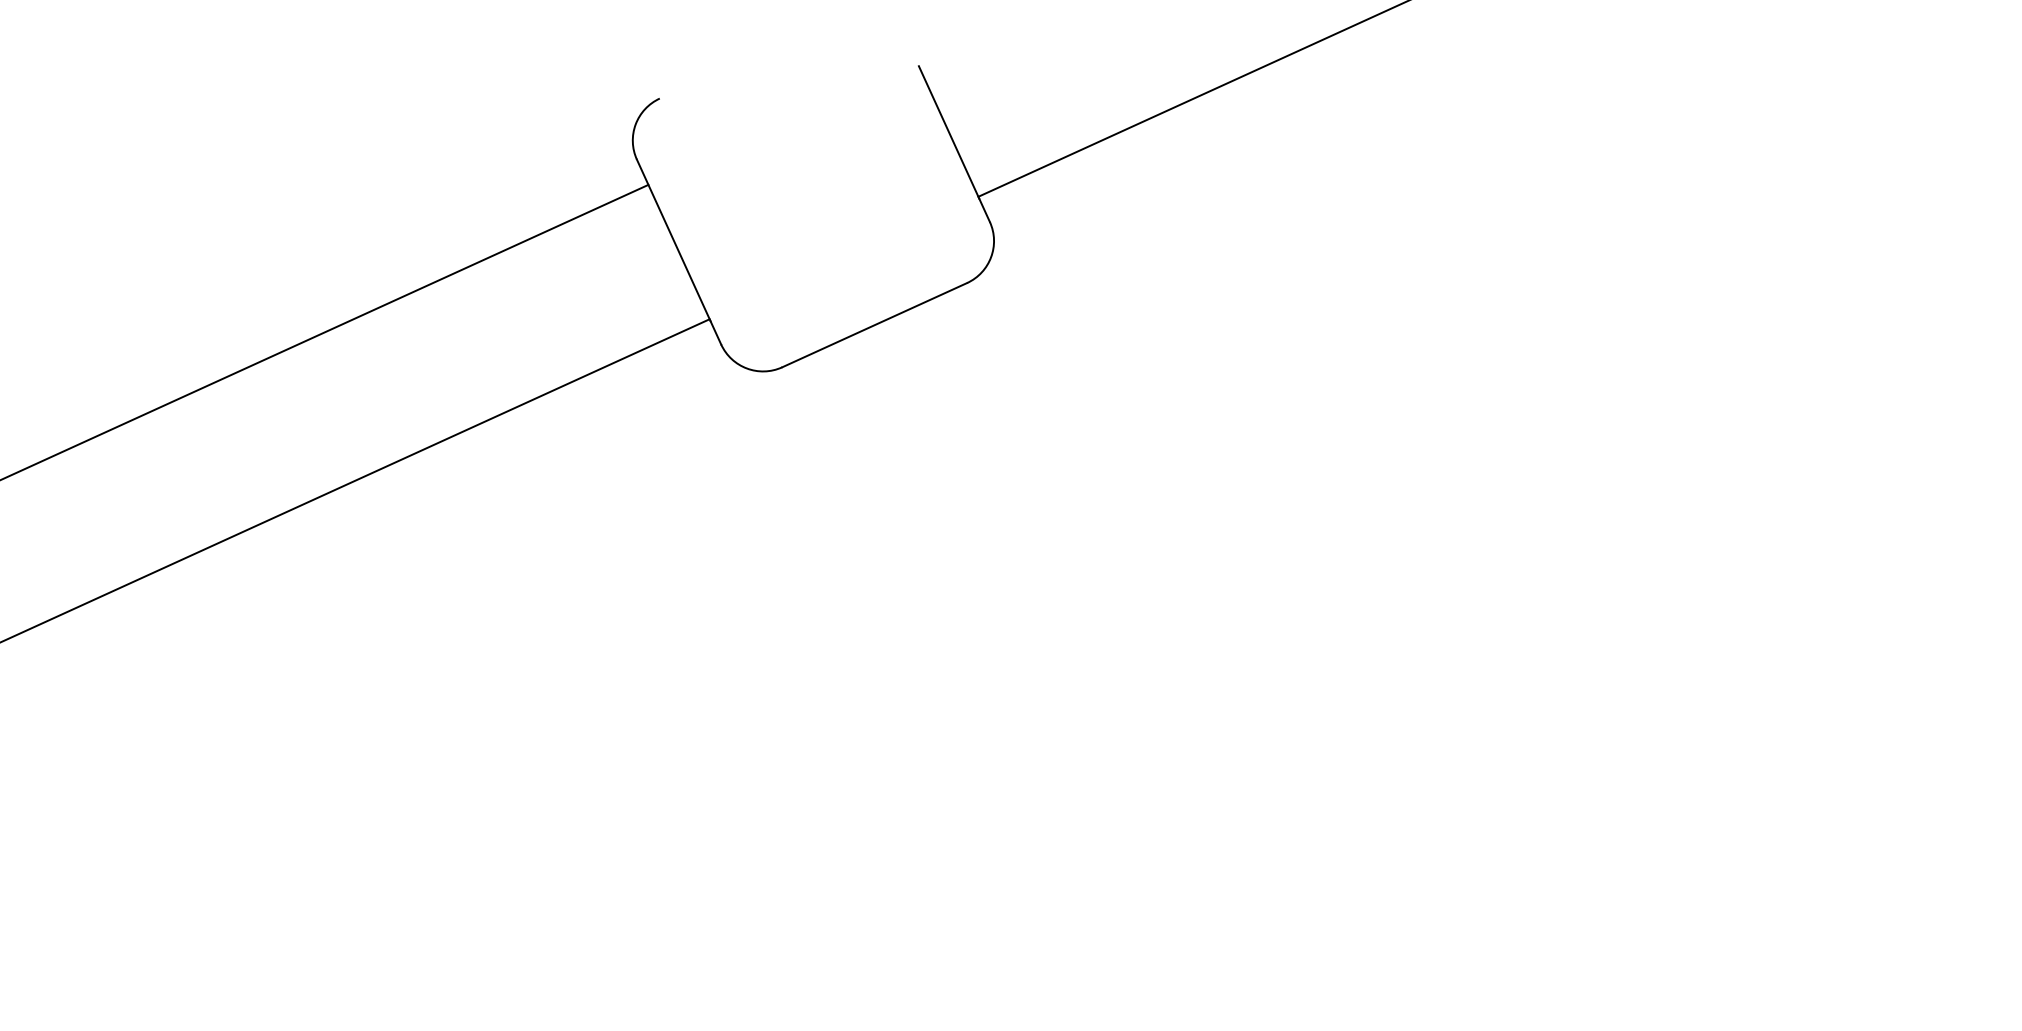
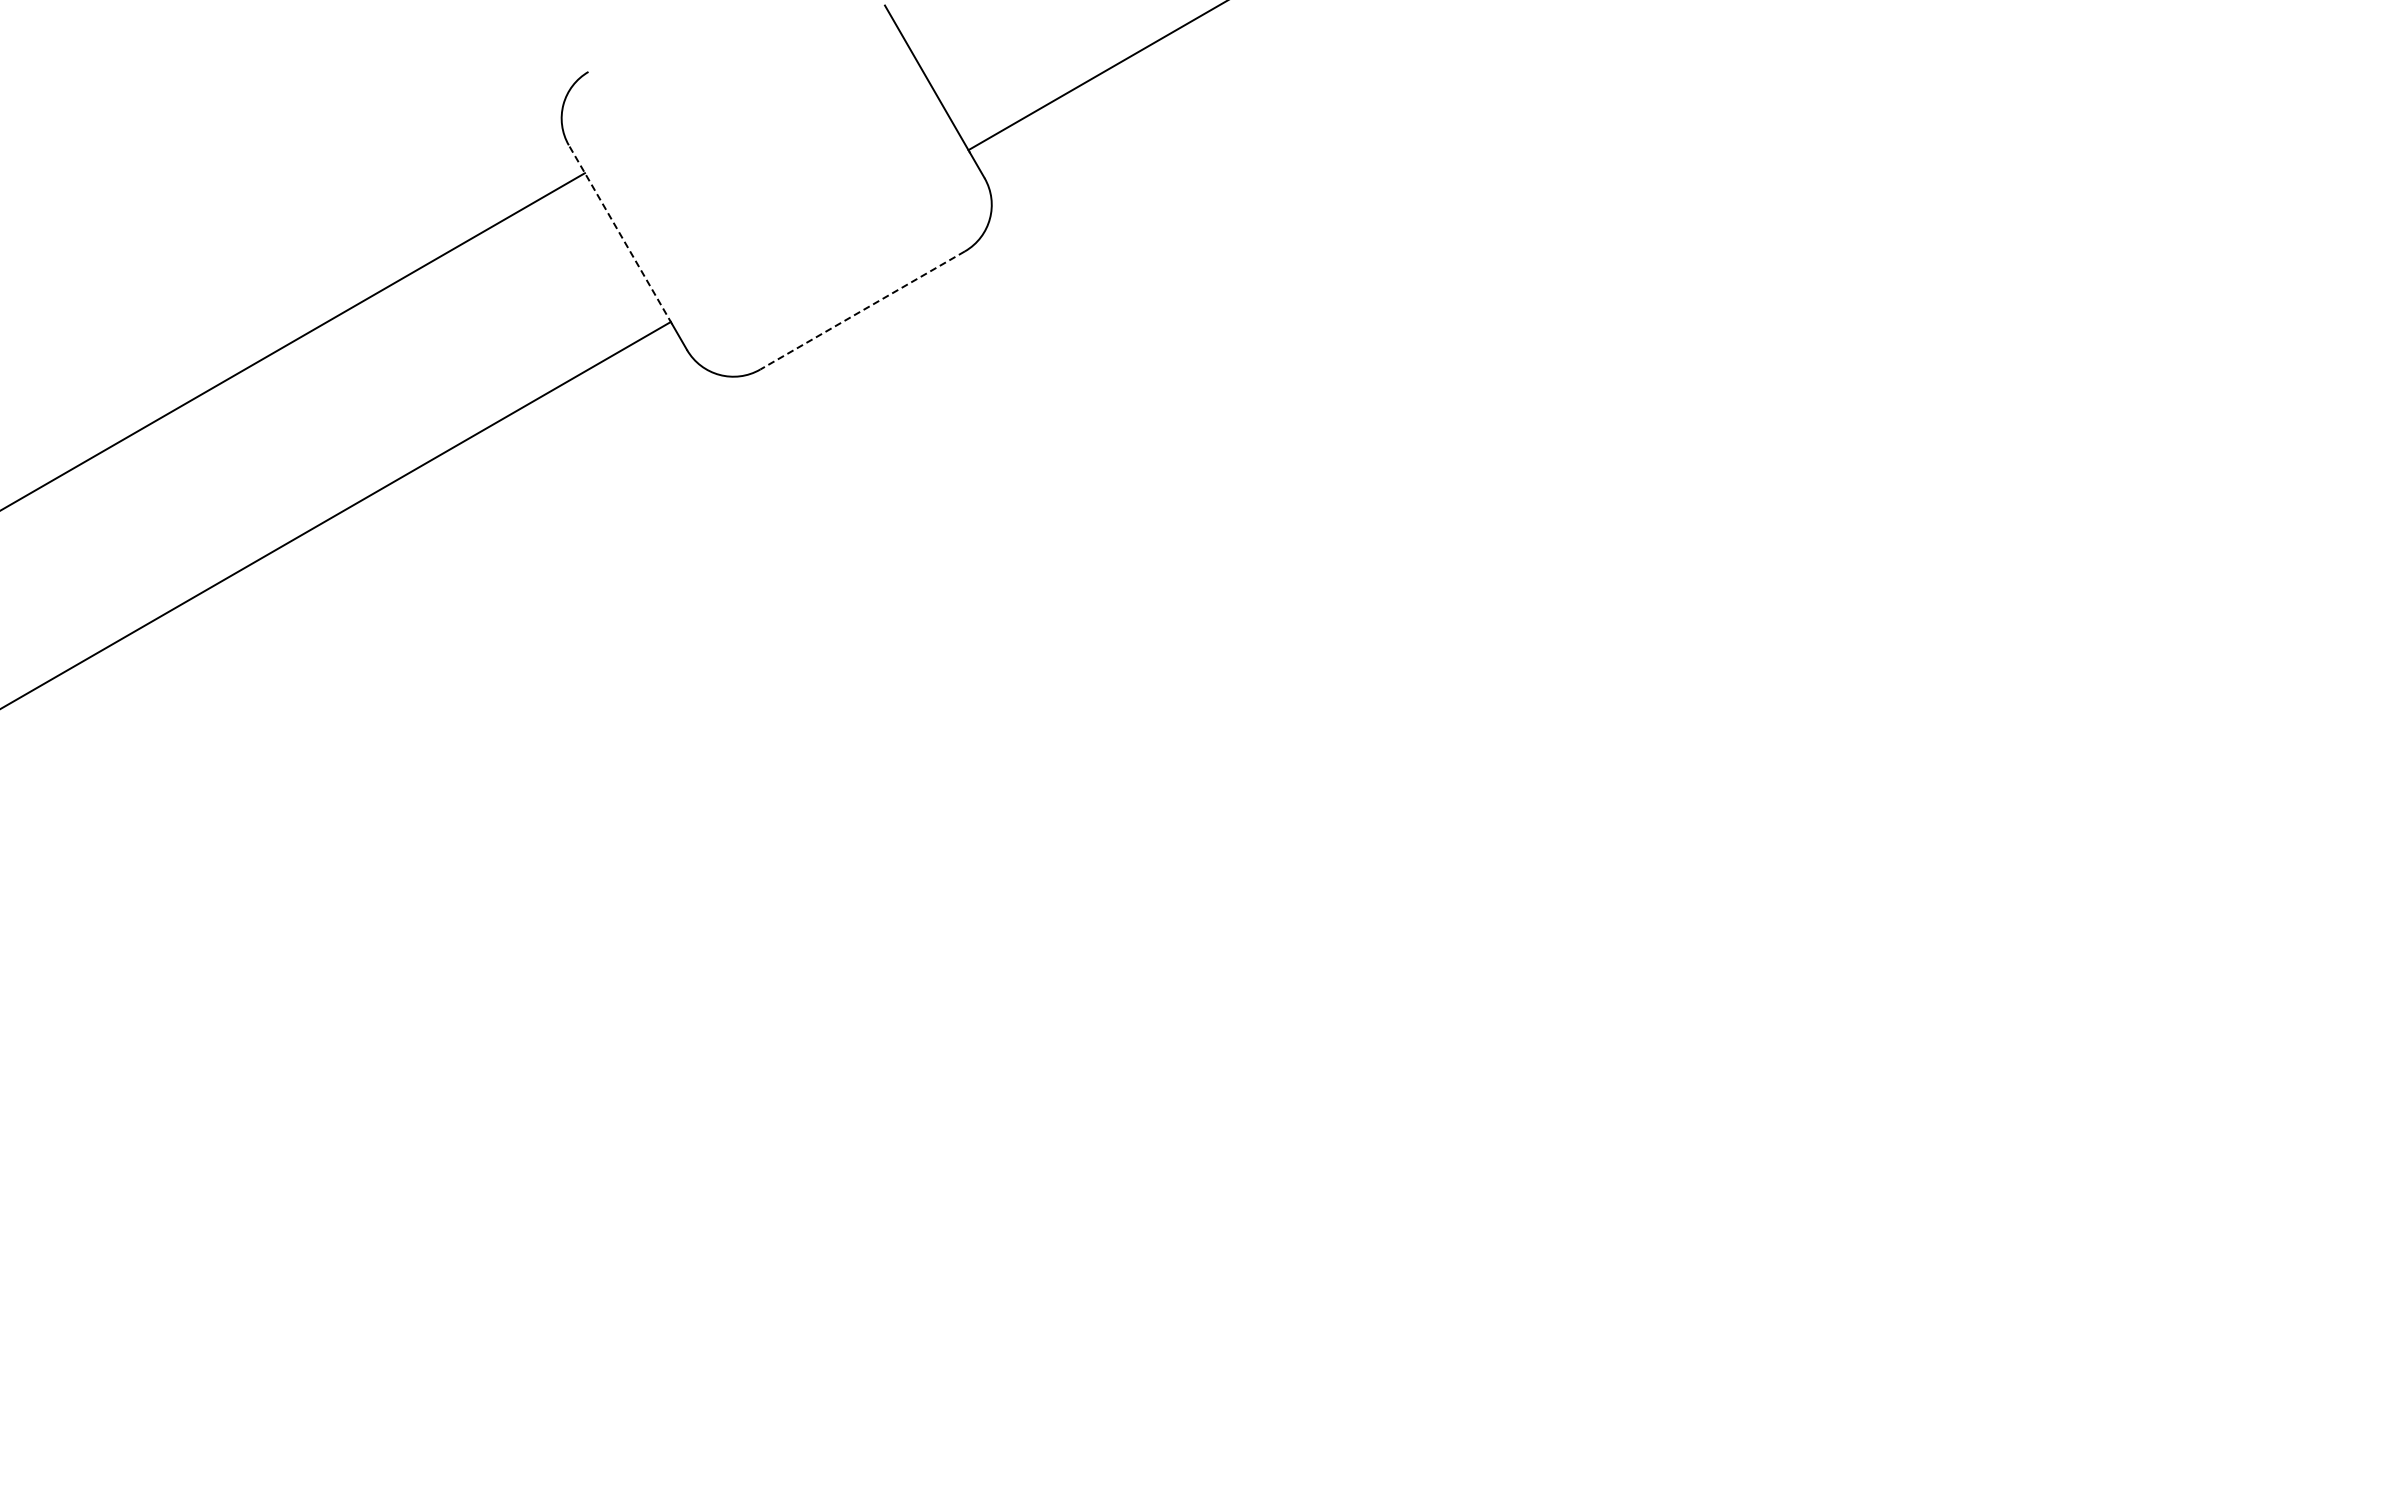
line: (673, 240) -> (620, 234), solid -> dashed
line: (874, 325) -> (862, 310), solid -> dashed

